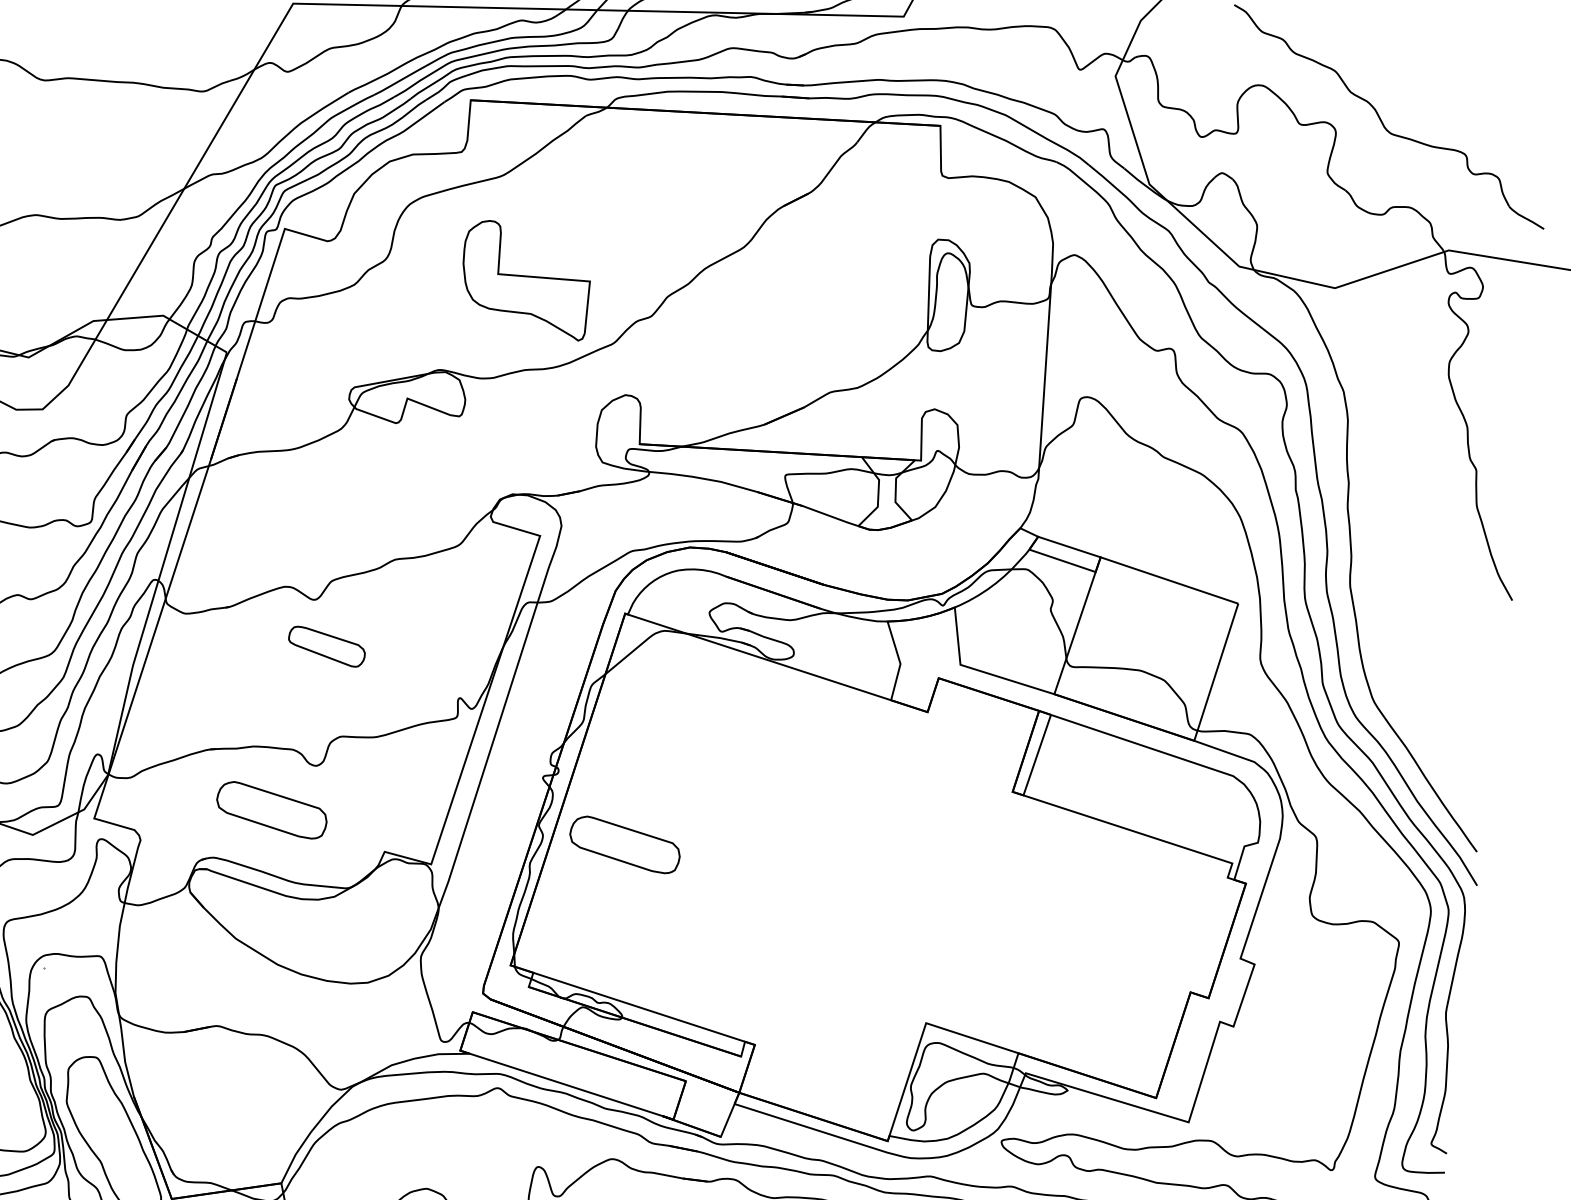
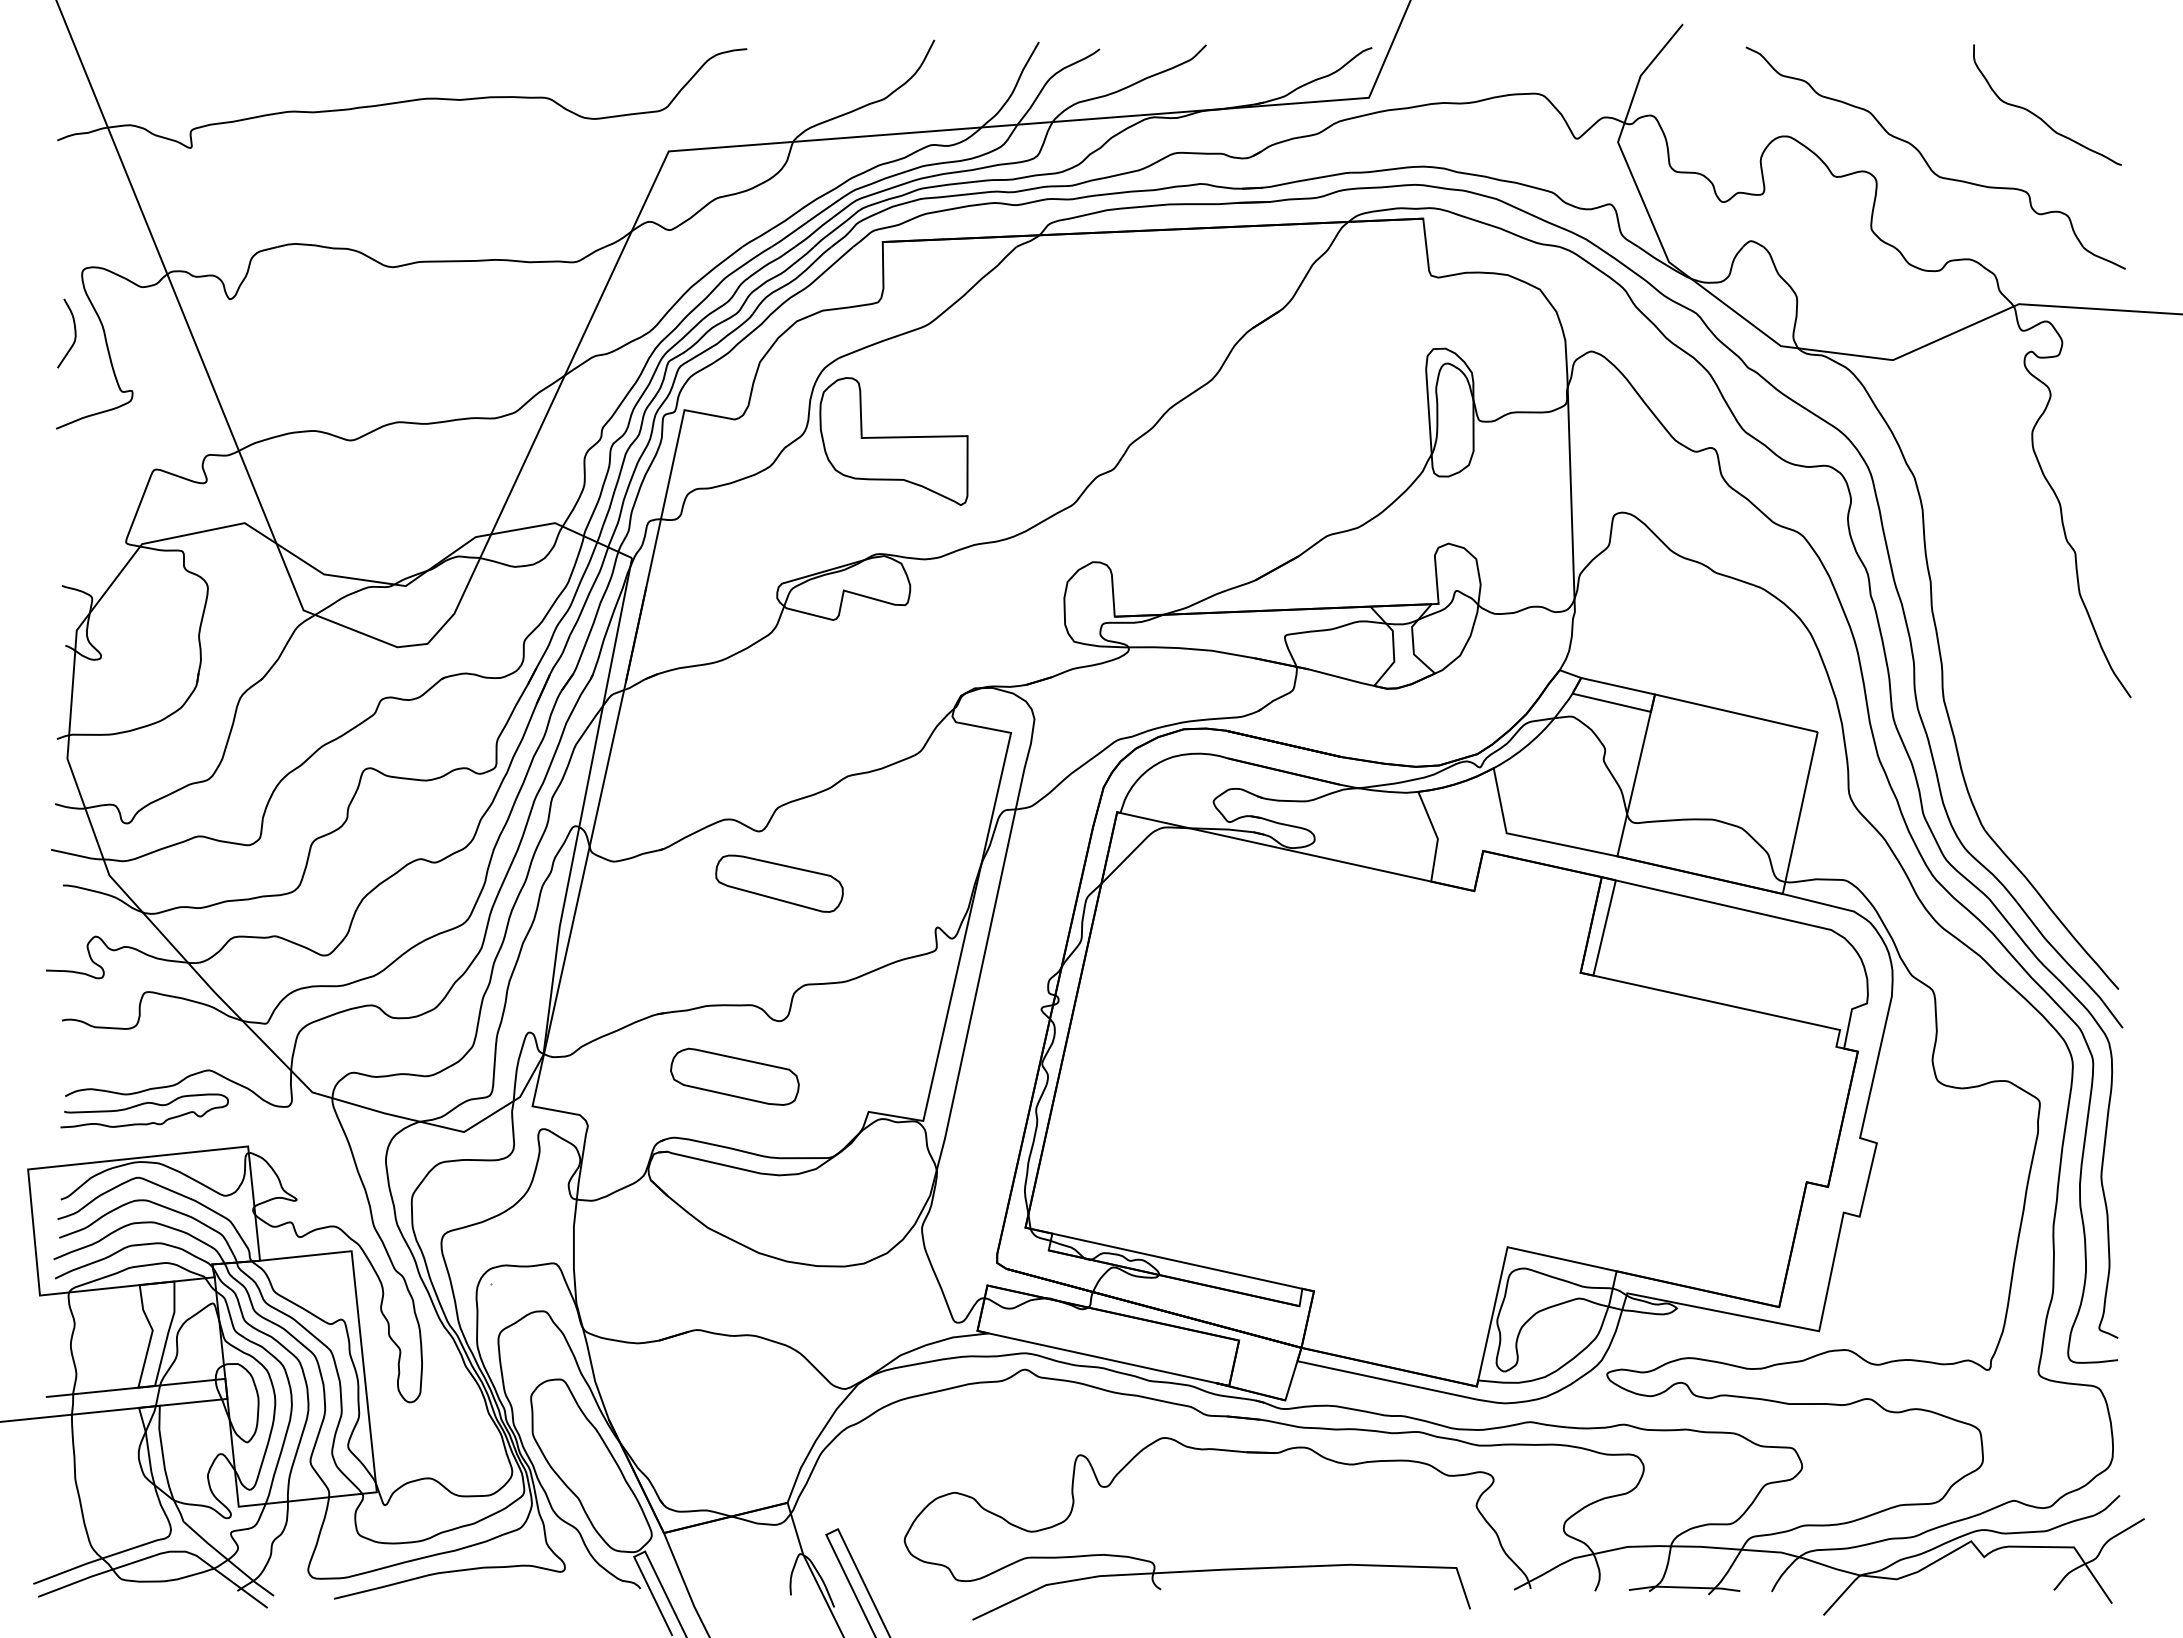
curve: (1482, 89) -> (2039, 116), added
part: (525, 279) -> (893, 441), moved
part: (326, 646) -> (779, 883), size x1.43
part: (624, 844) -> (1142, 1076), removed

